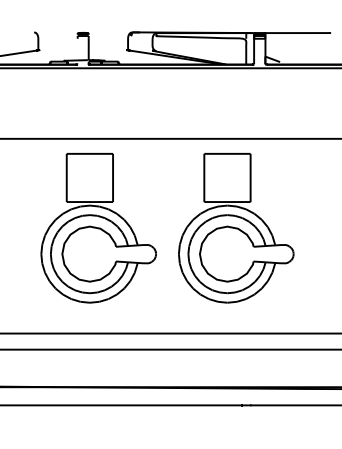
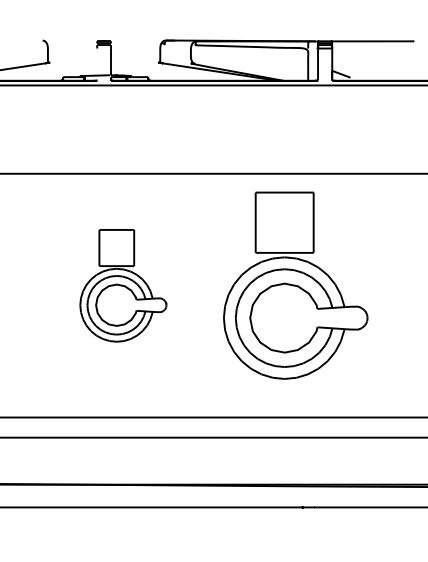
part: (98, 228) -> (123, 286), size x0.6

